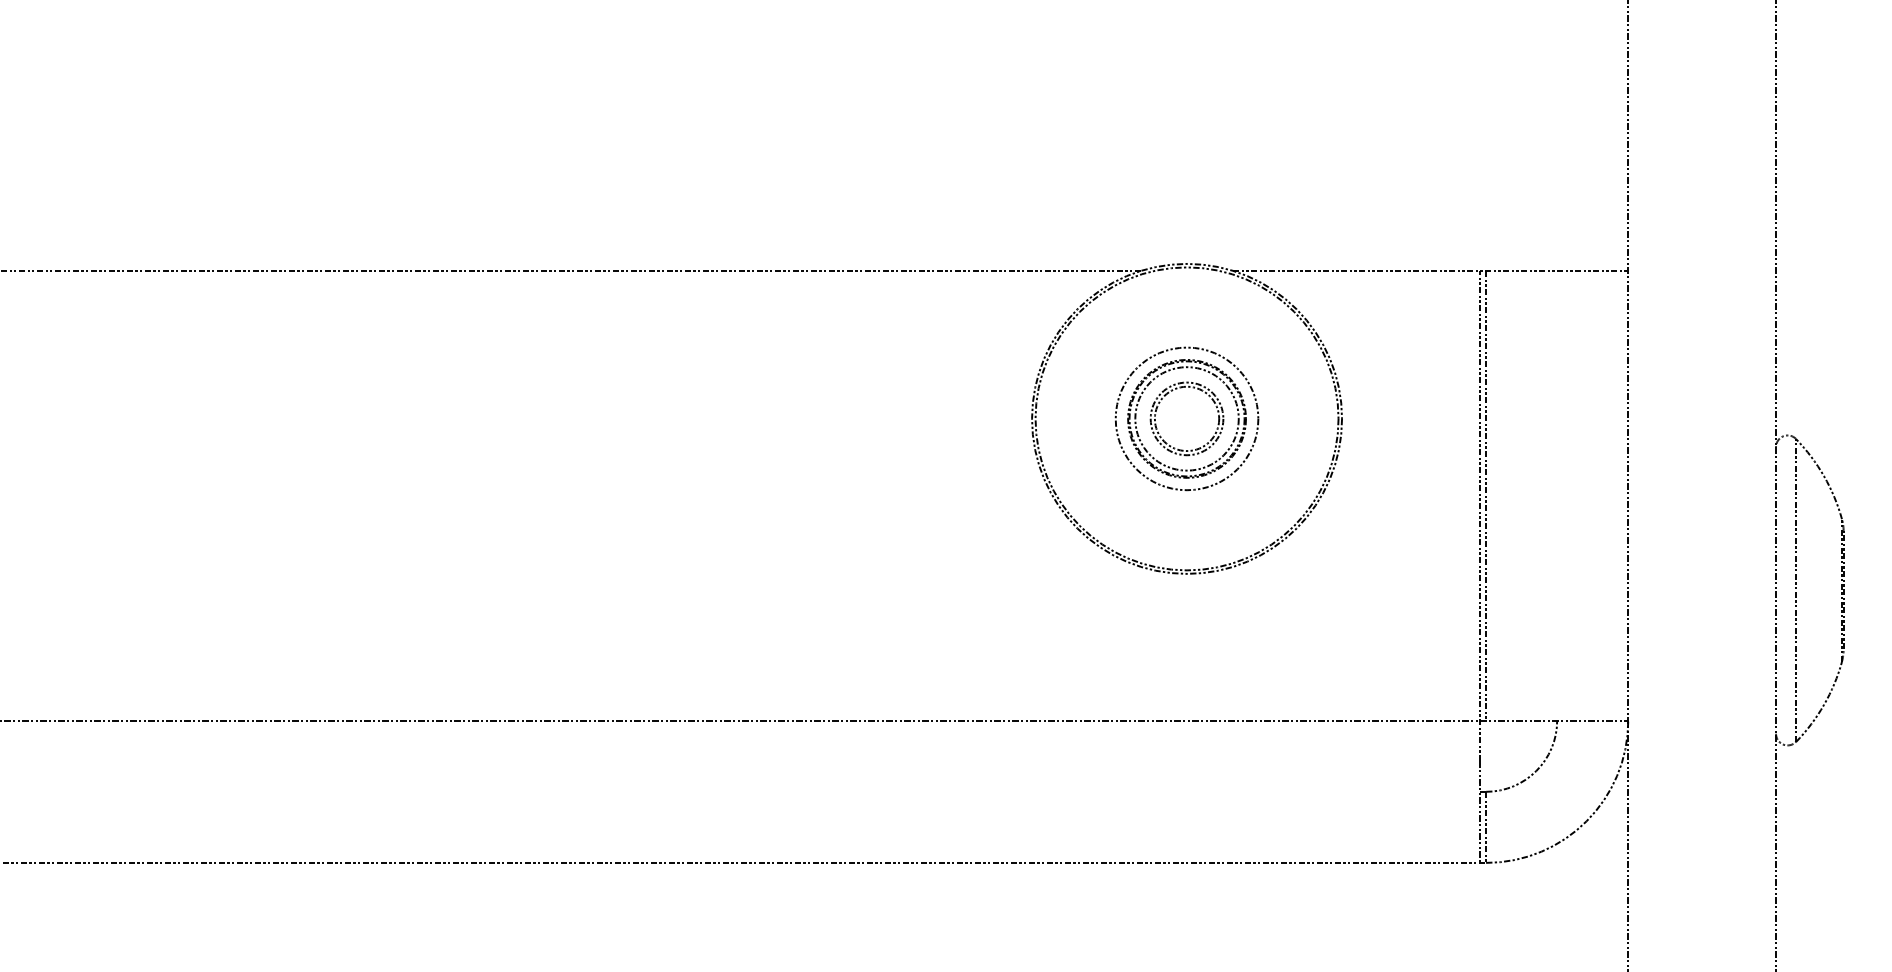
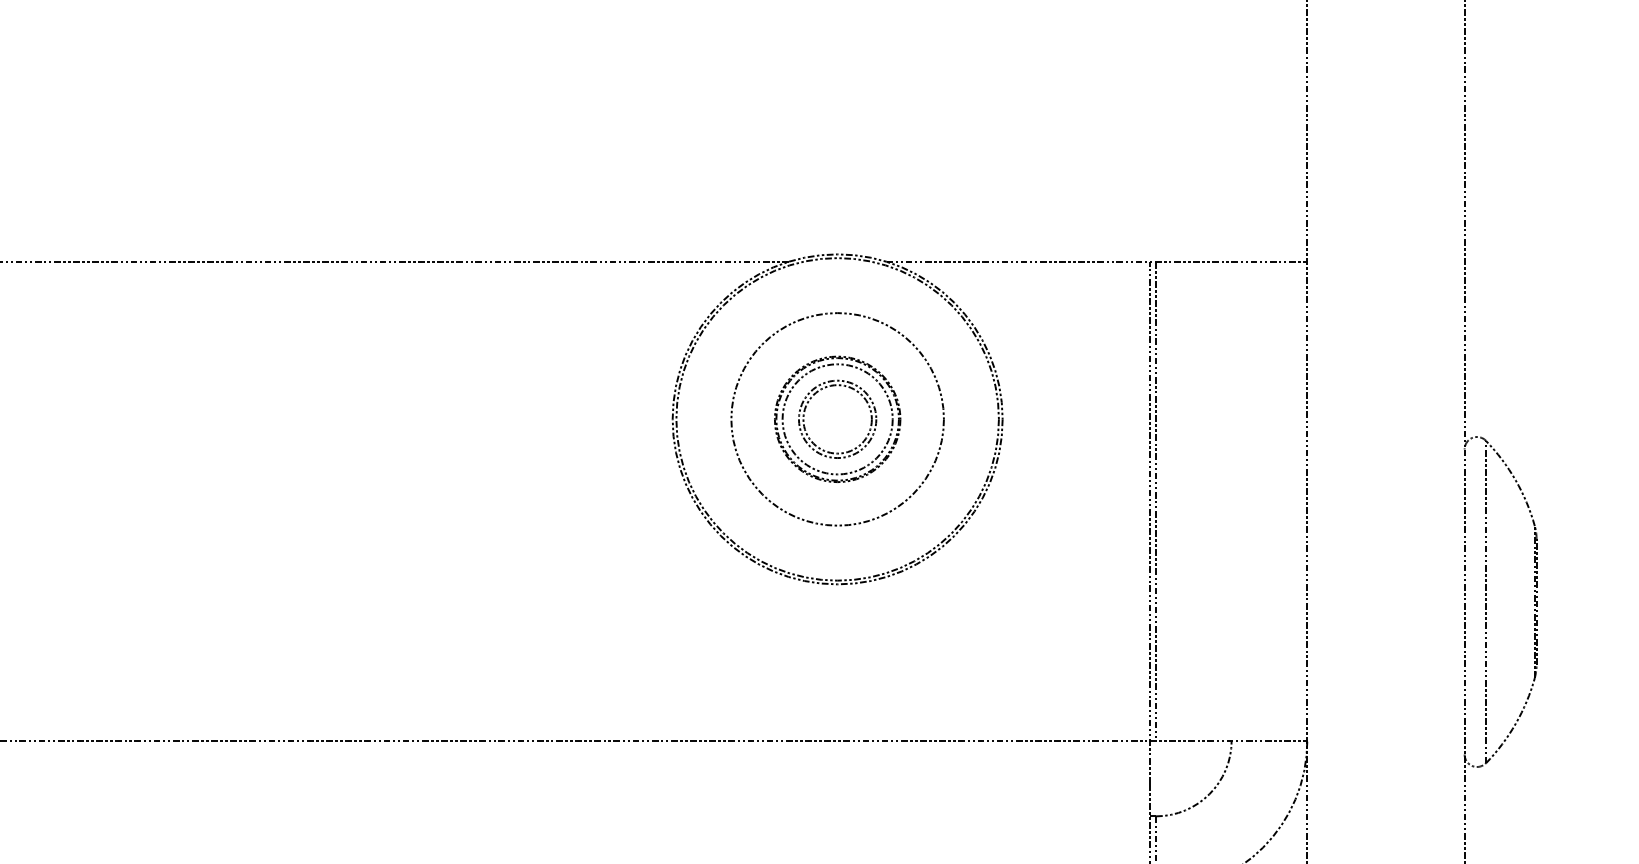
circle: (1186, 418) -> (837, 418), size x1.4

